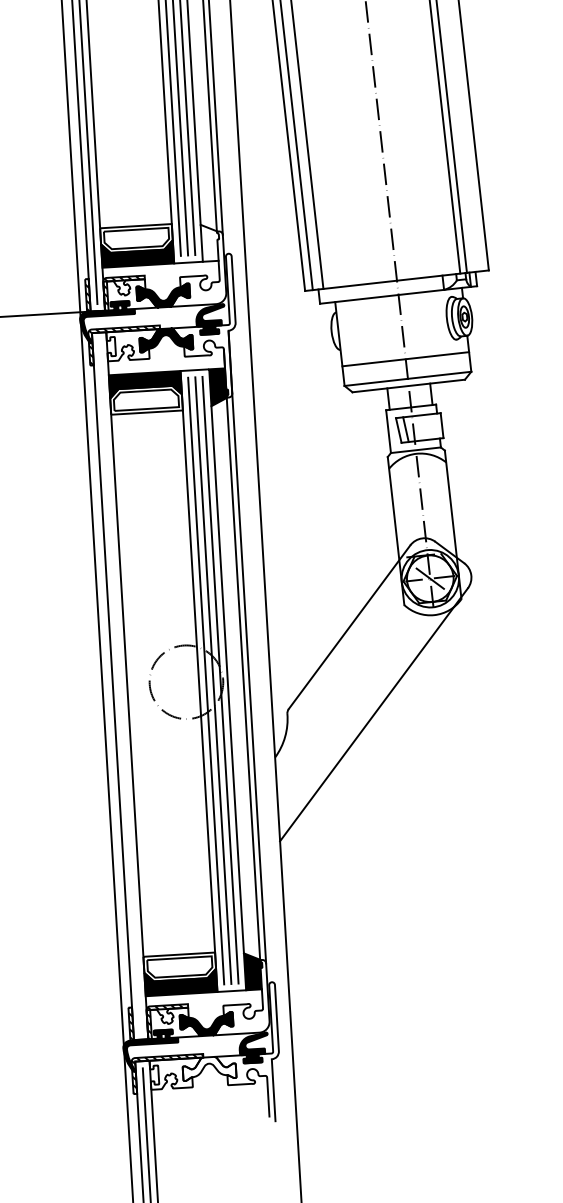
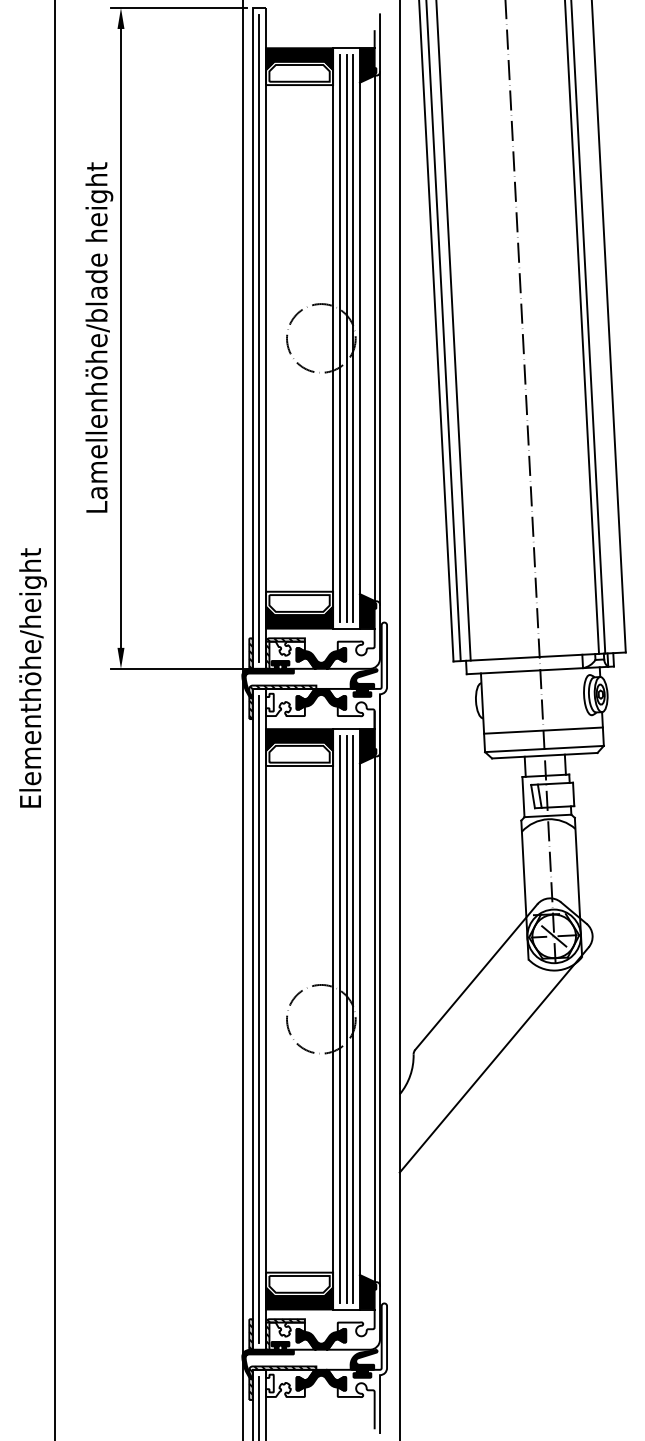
fill: (209, 242) -> (367, 611), added
line: (120, 686) -> (259, 1019), added
fill: (209, 1067) -> (321, 1379), added

